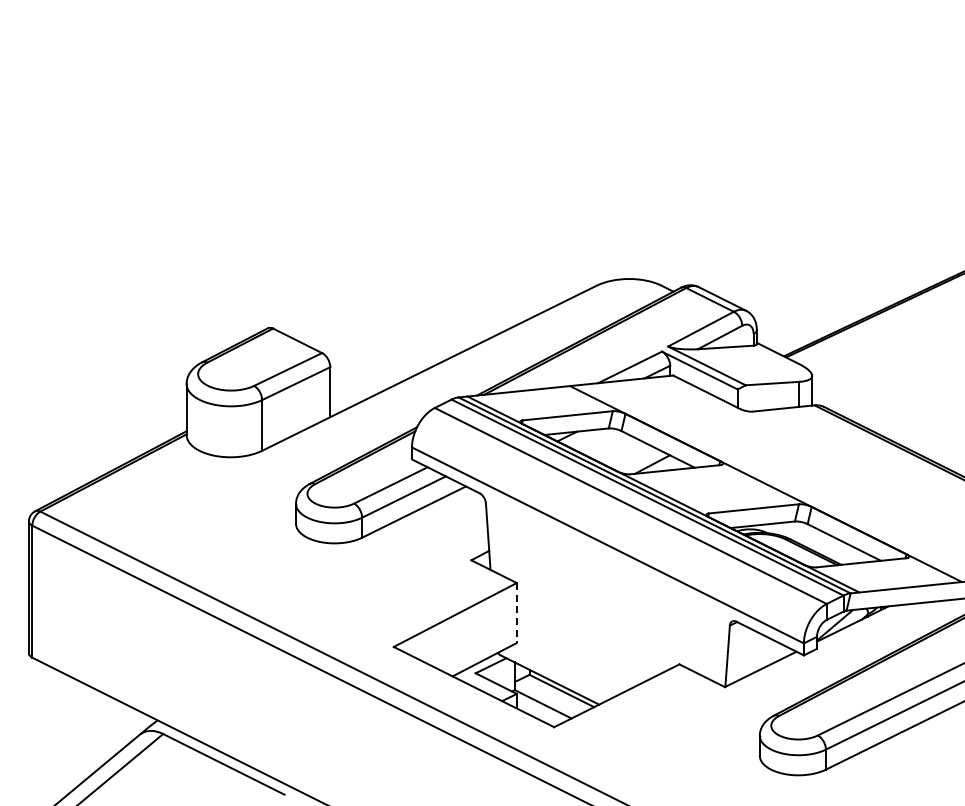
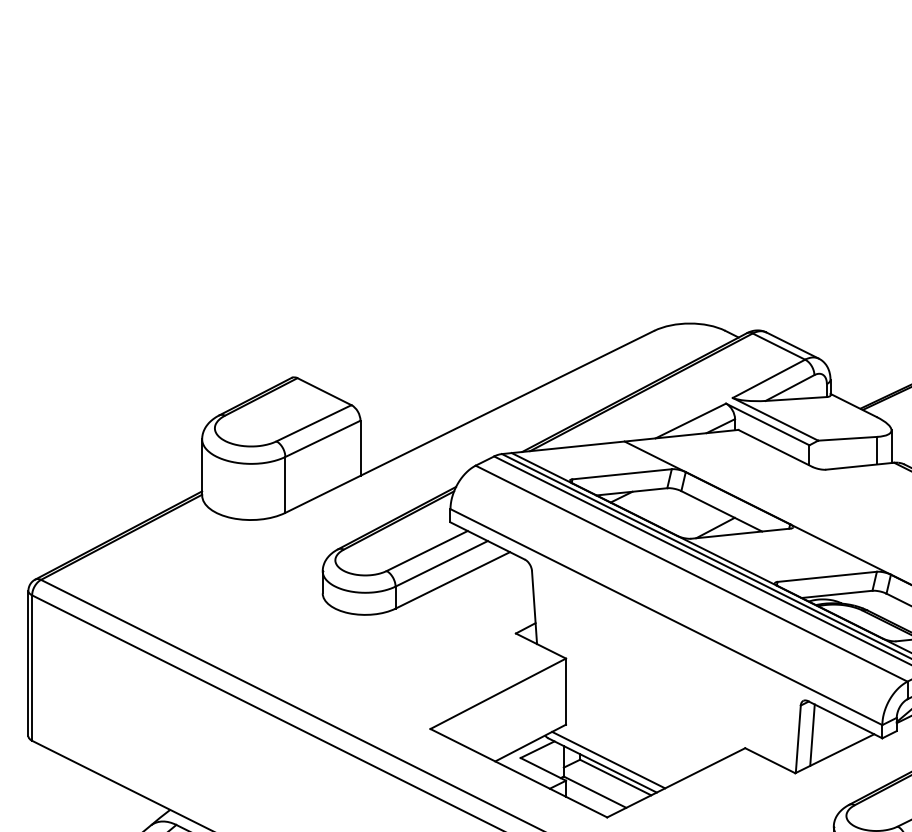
line: (516, 613) -> (565, 692), dashed -> solid
line: (740, 652) -> (812, 735), added
line: (555, 674) -> (608, 759), added

